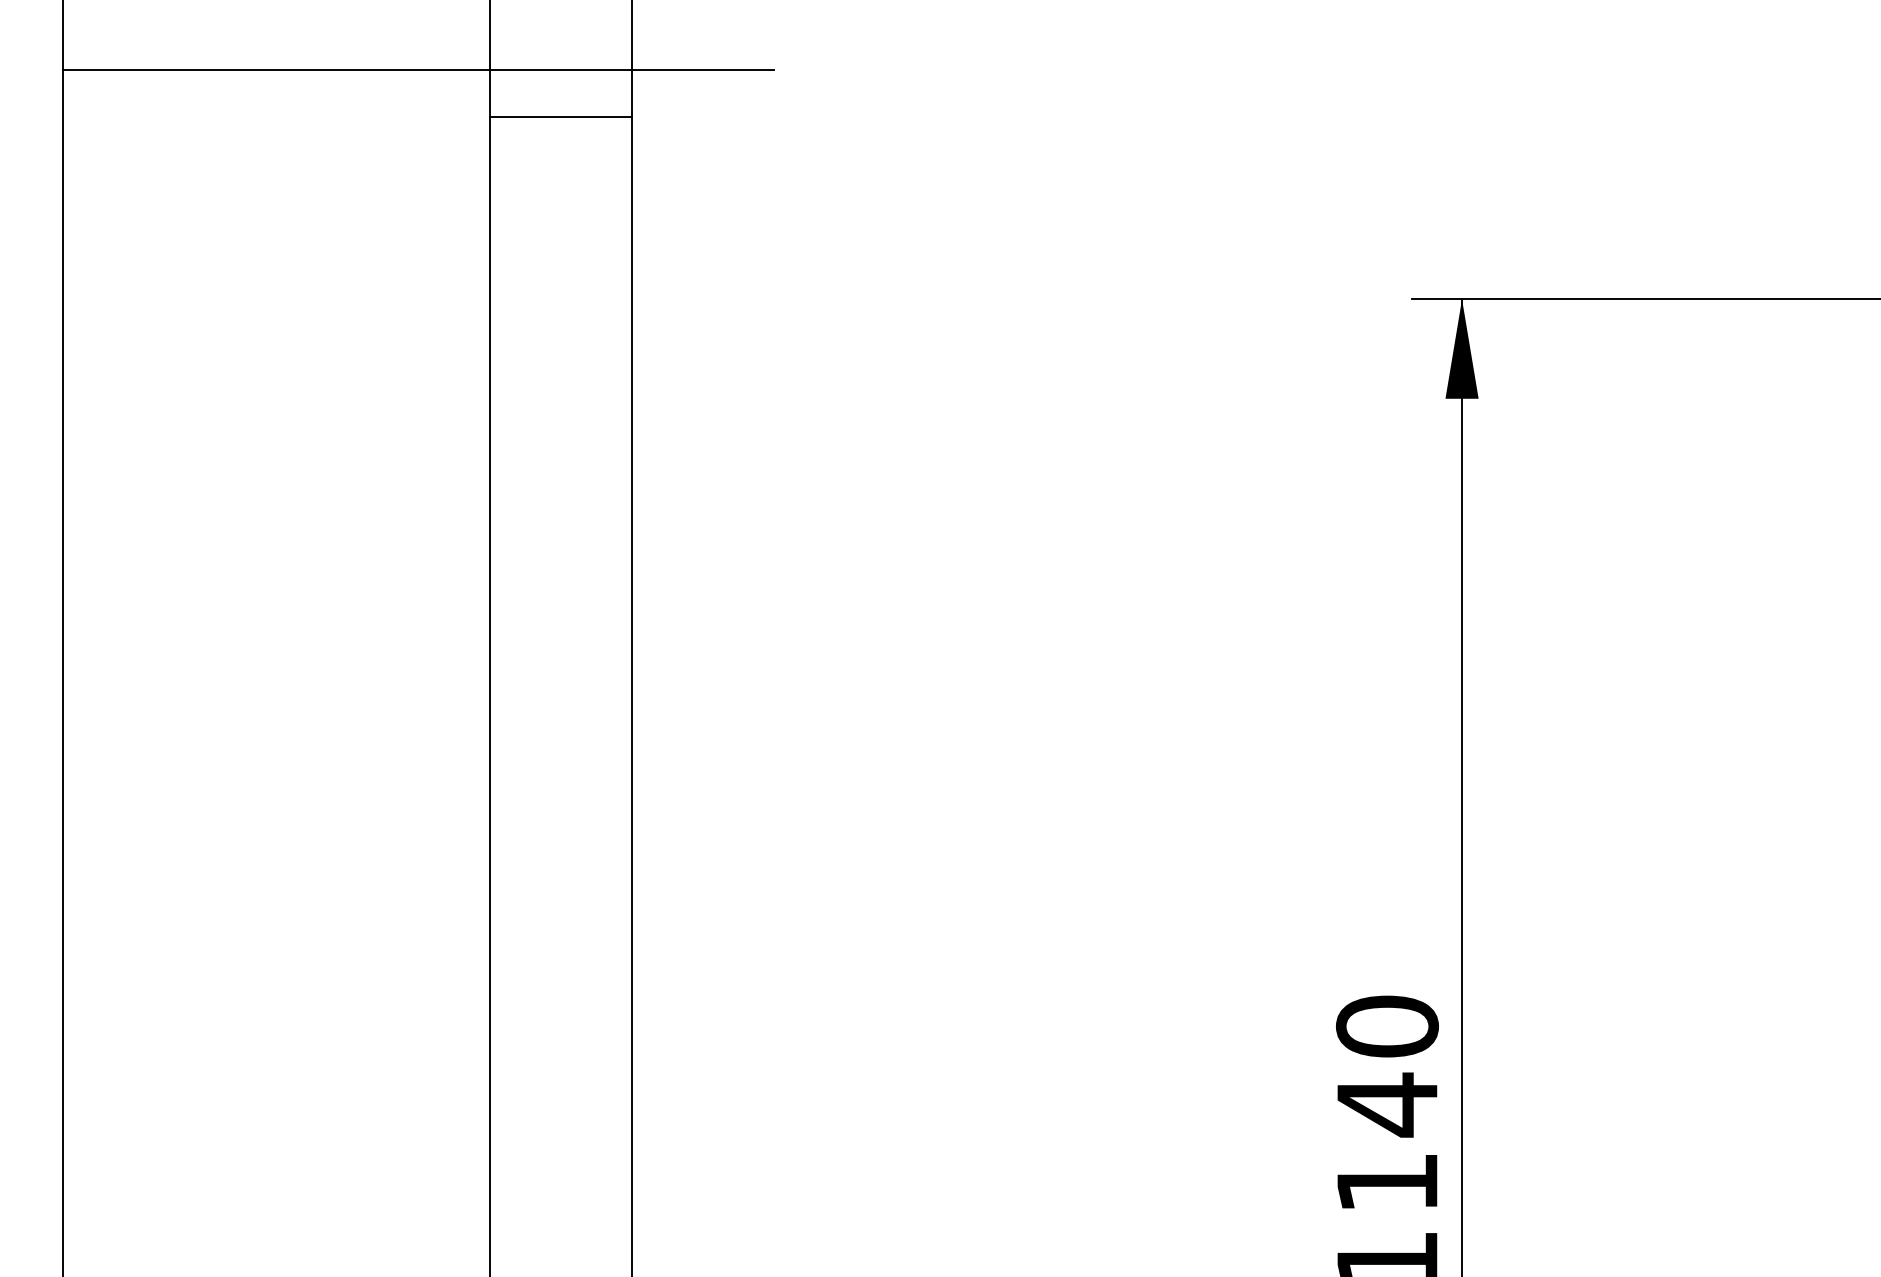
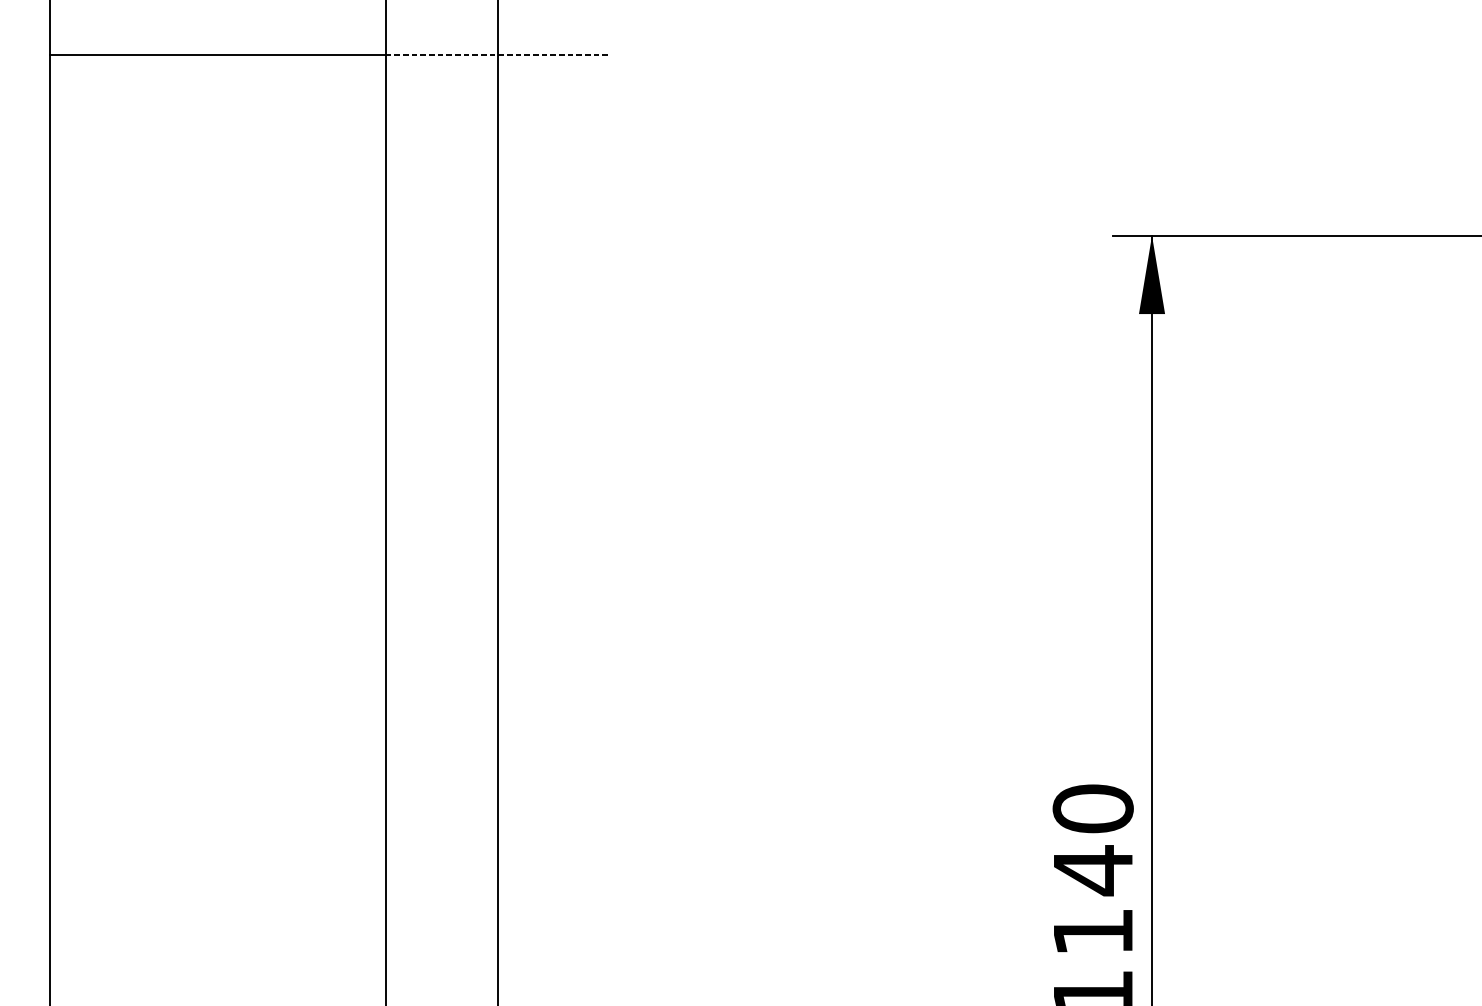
line: (632, 69) -> (498, 54), solid -> dashed
line: (560, 117) -> (441, 92), removed

